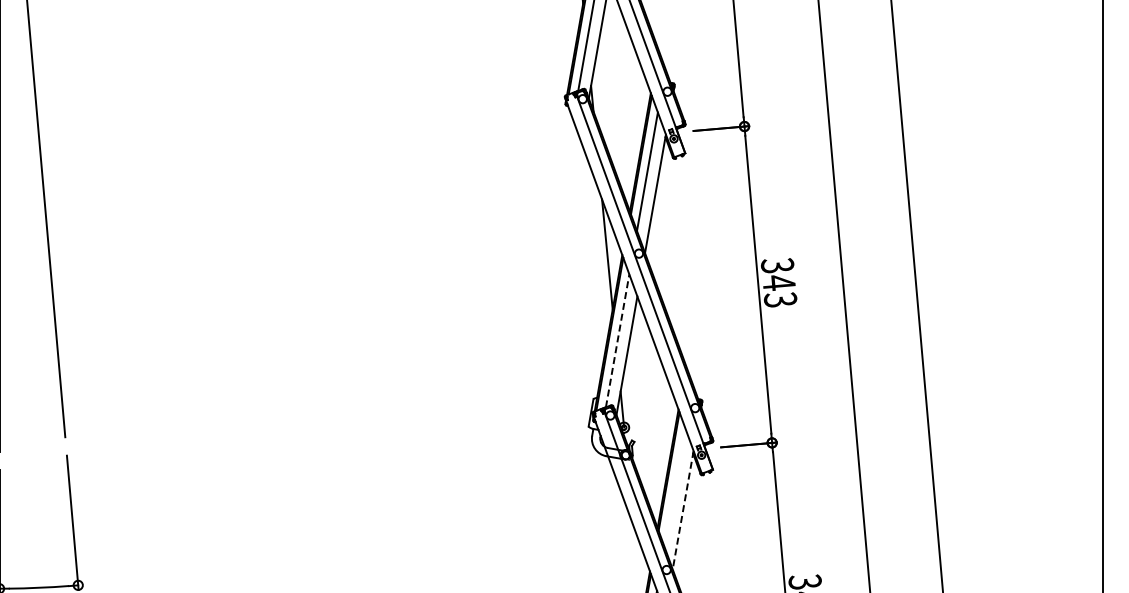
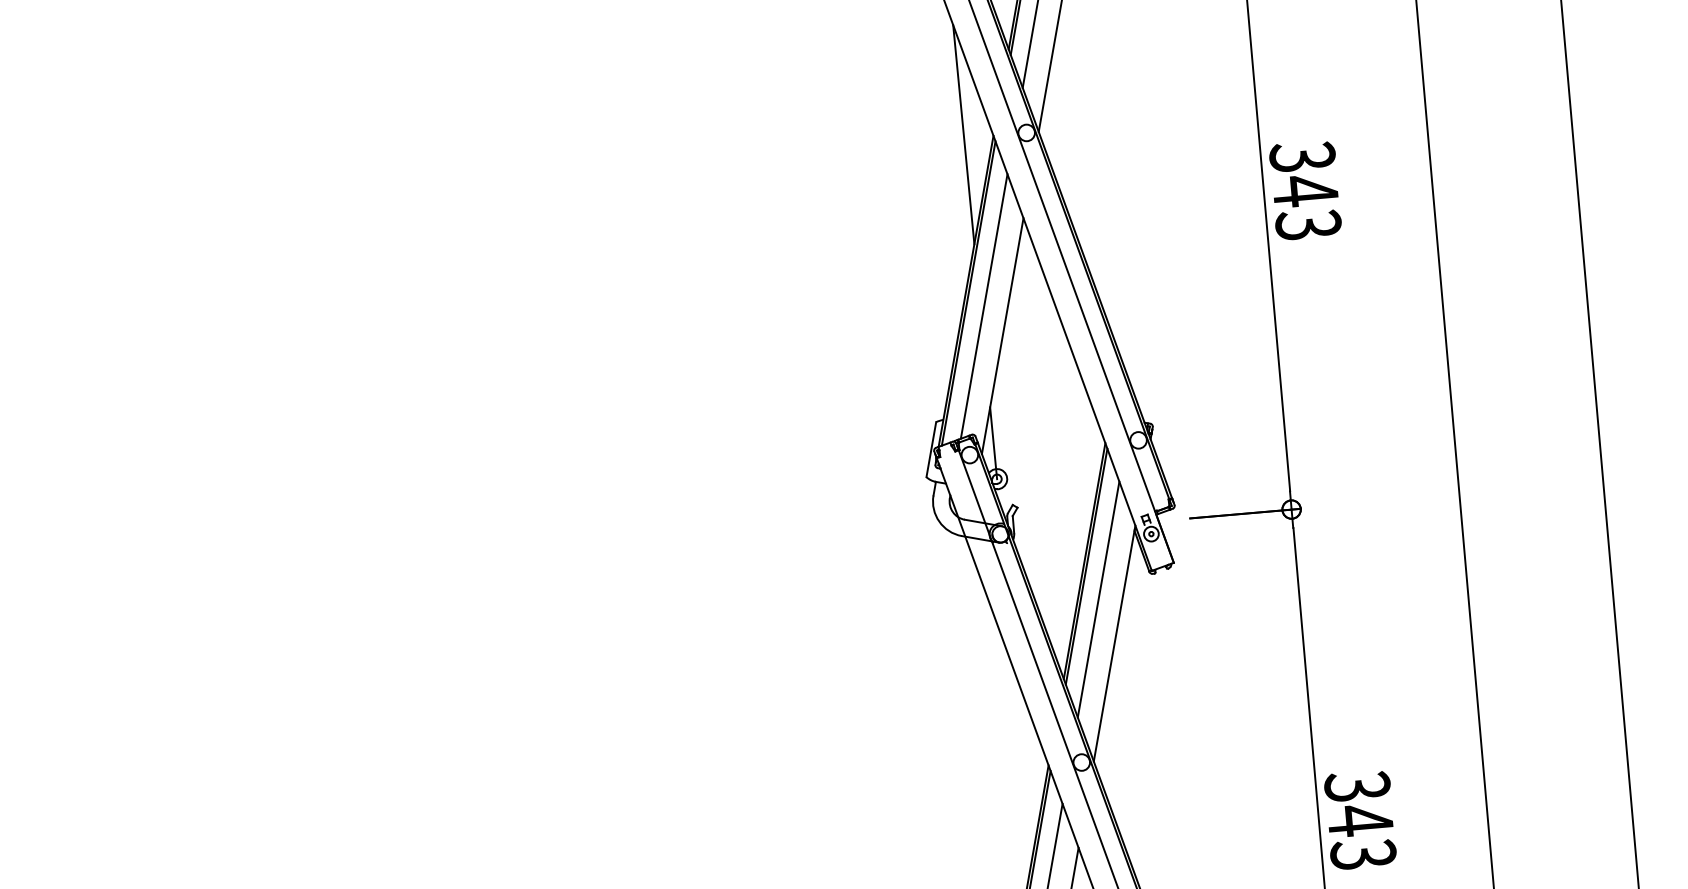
line: (617, 340) -> (983, 305), dashed -> solid
line: (674, 487) -> (1097, 598), added
line: (683, 510) -> (1115, 644), dashed -> solid

